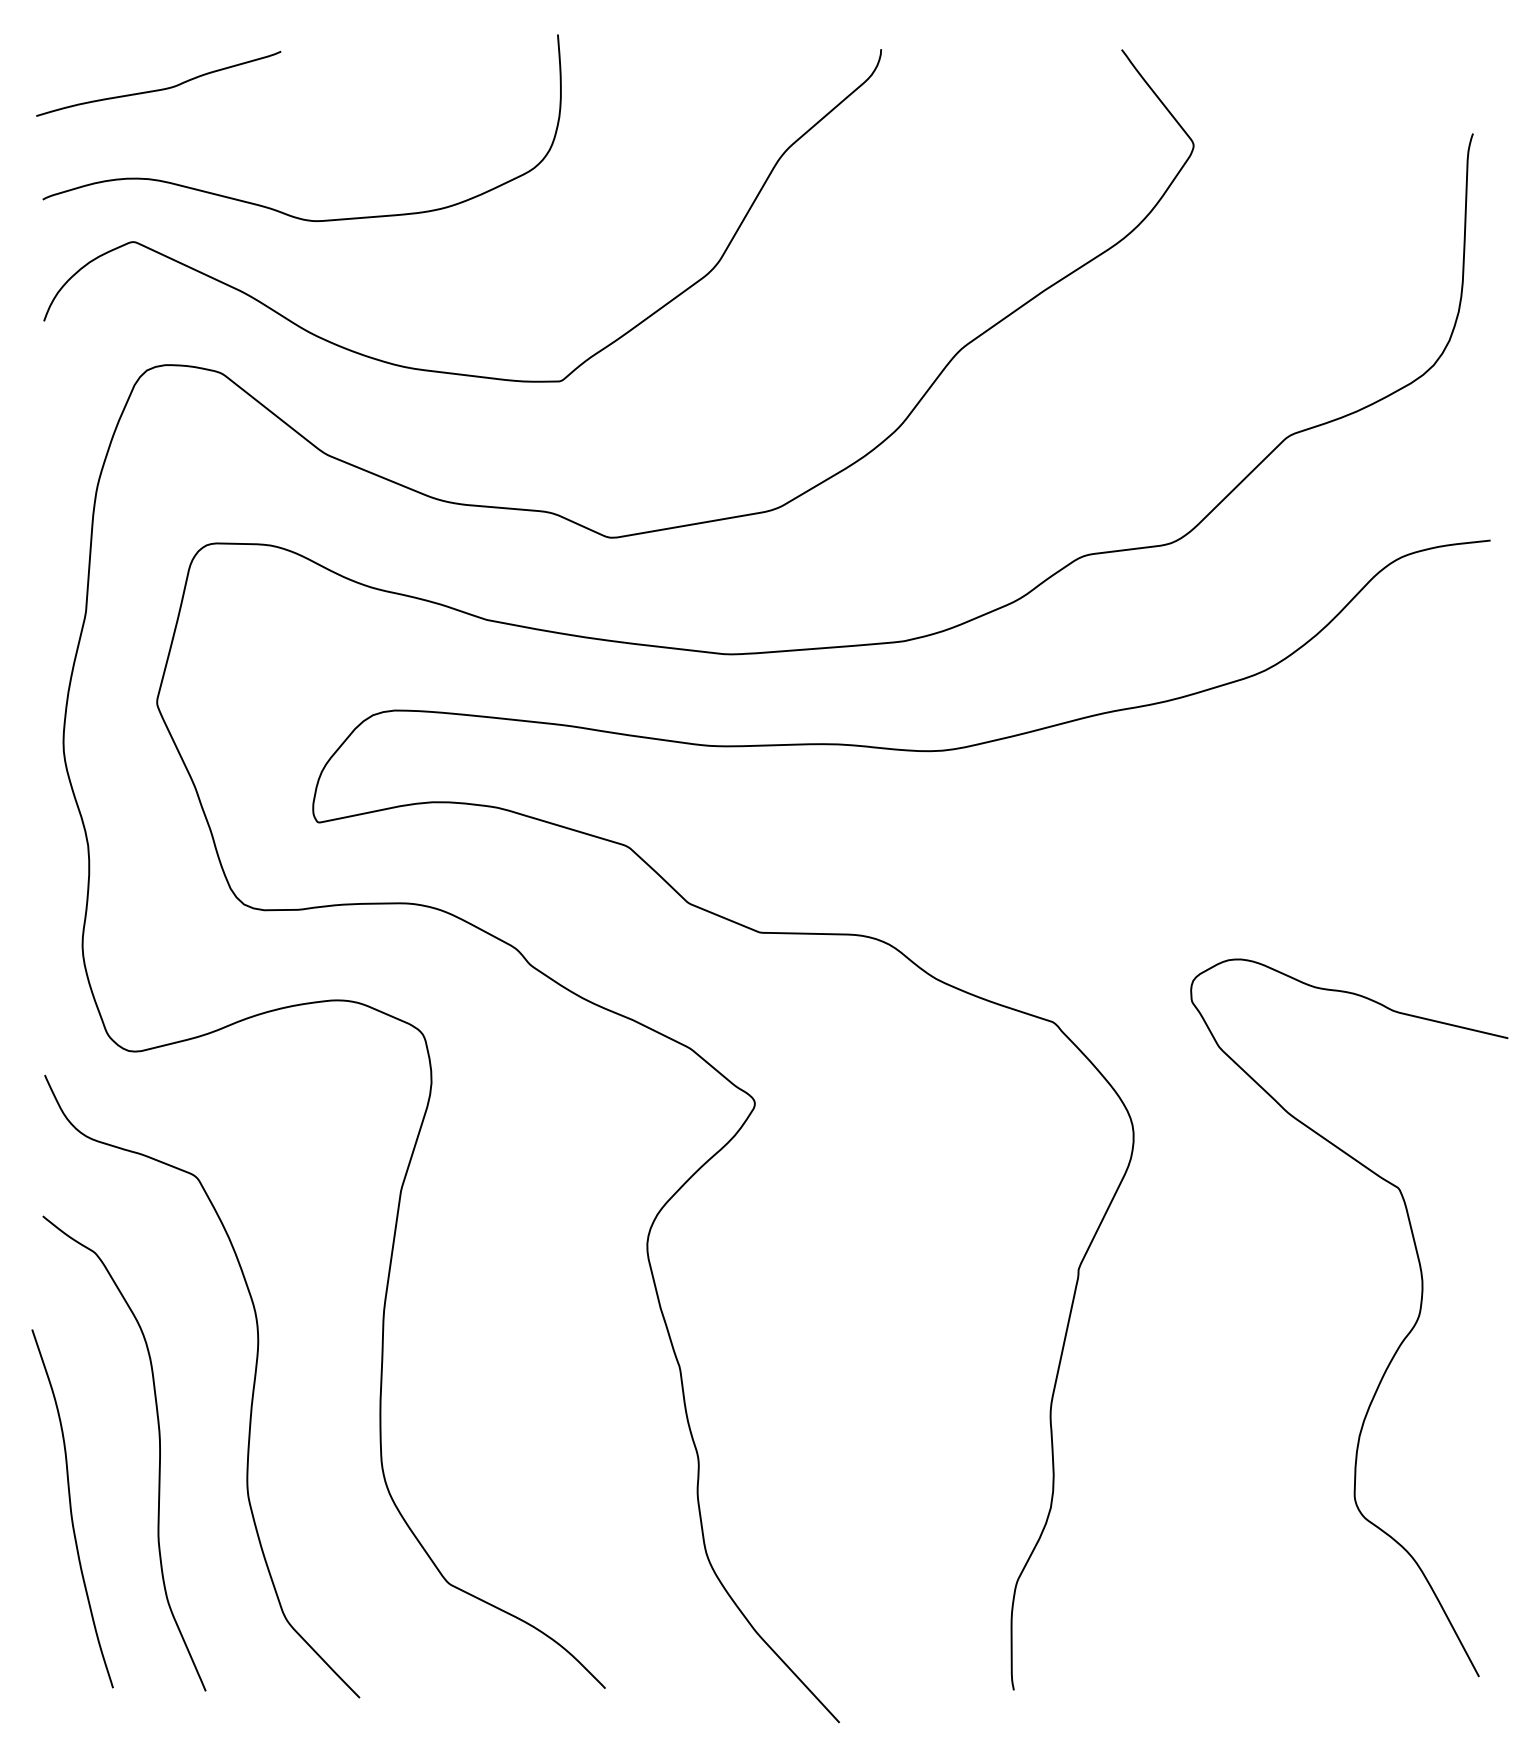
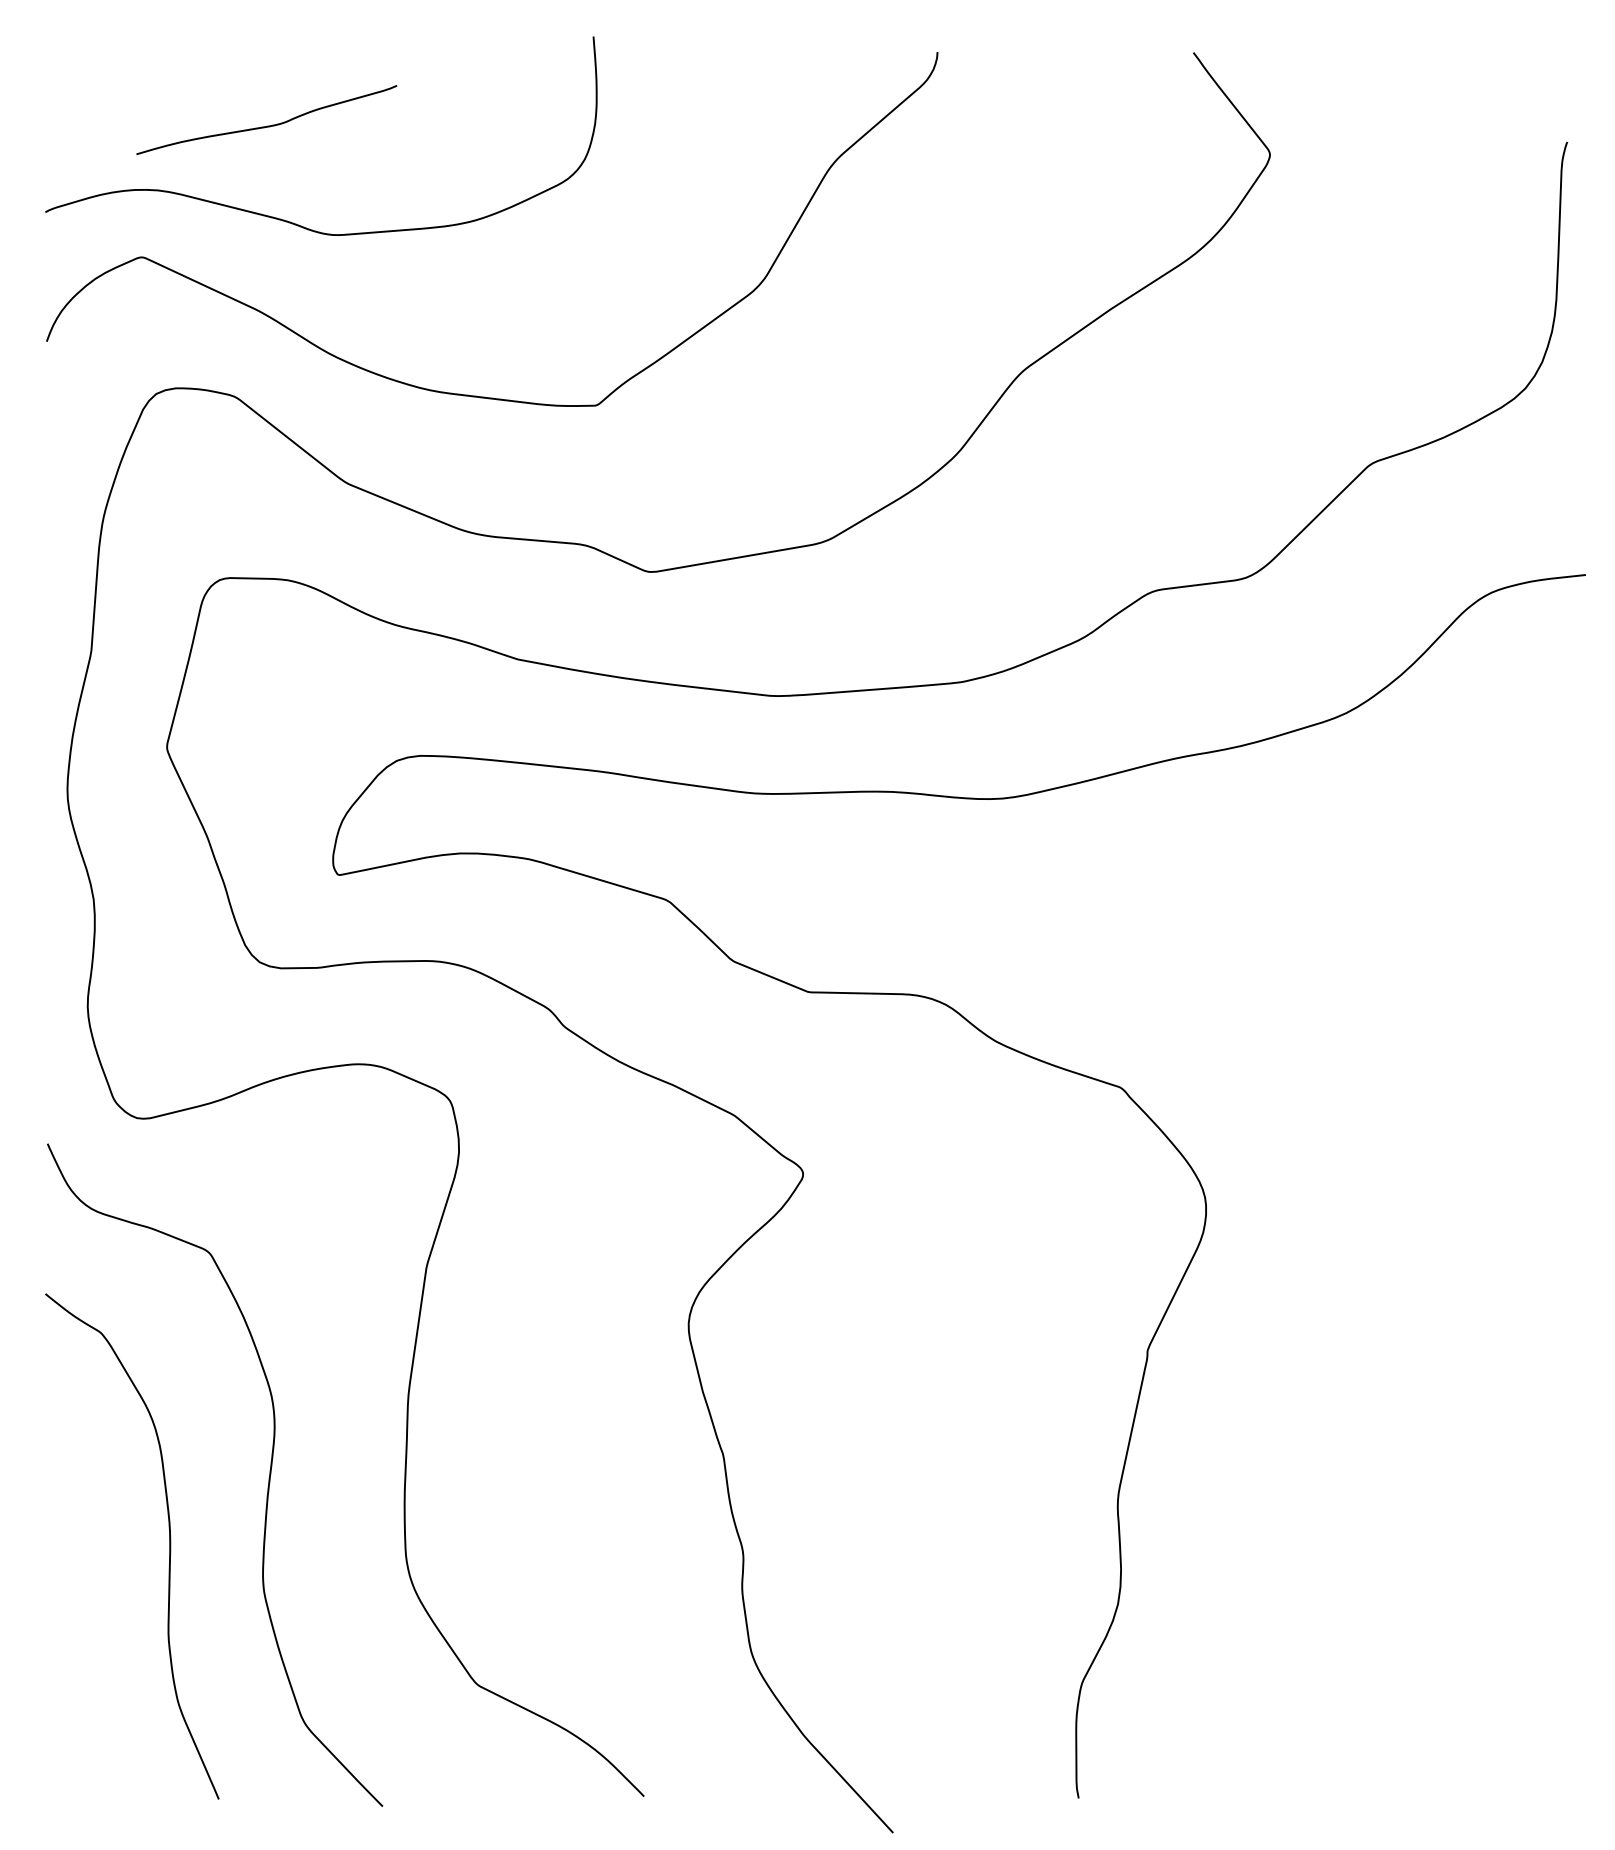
curve: (159, 88) -> (267, 125), moved
curve: (1397, 1348) -> (1486, 1434), removed
curve: (72, 1509) -> (76, 1605), removed

